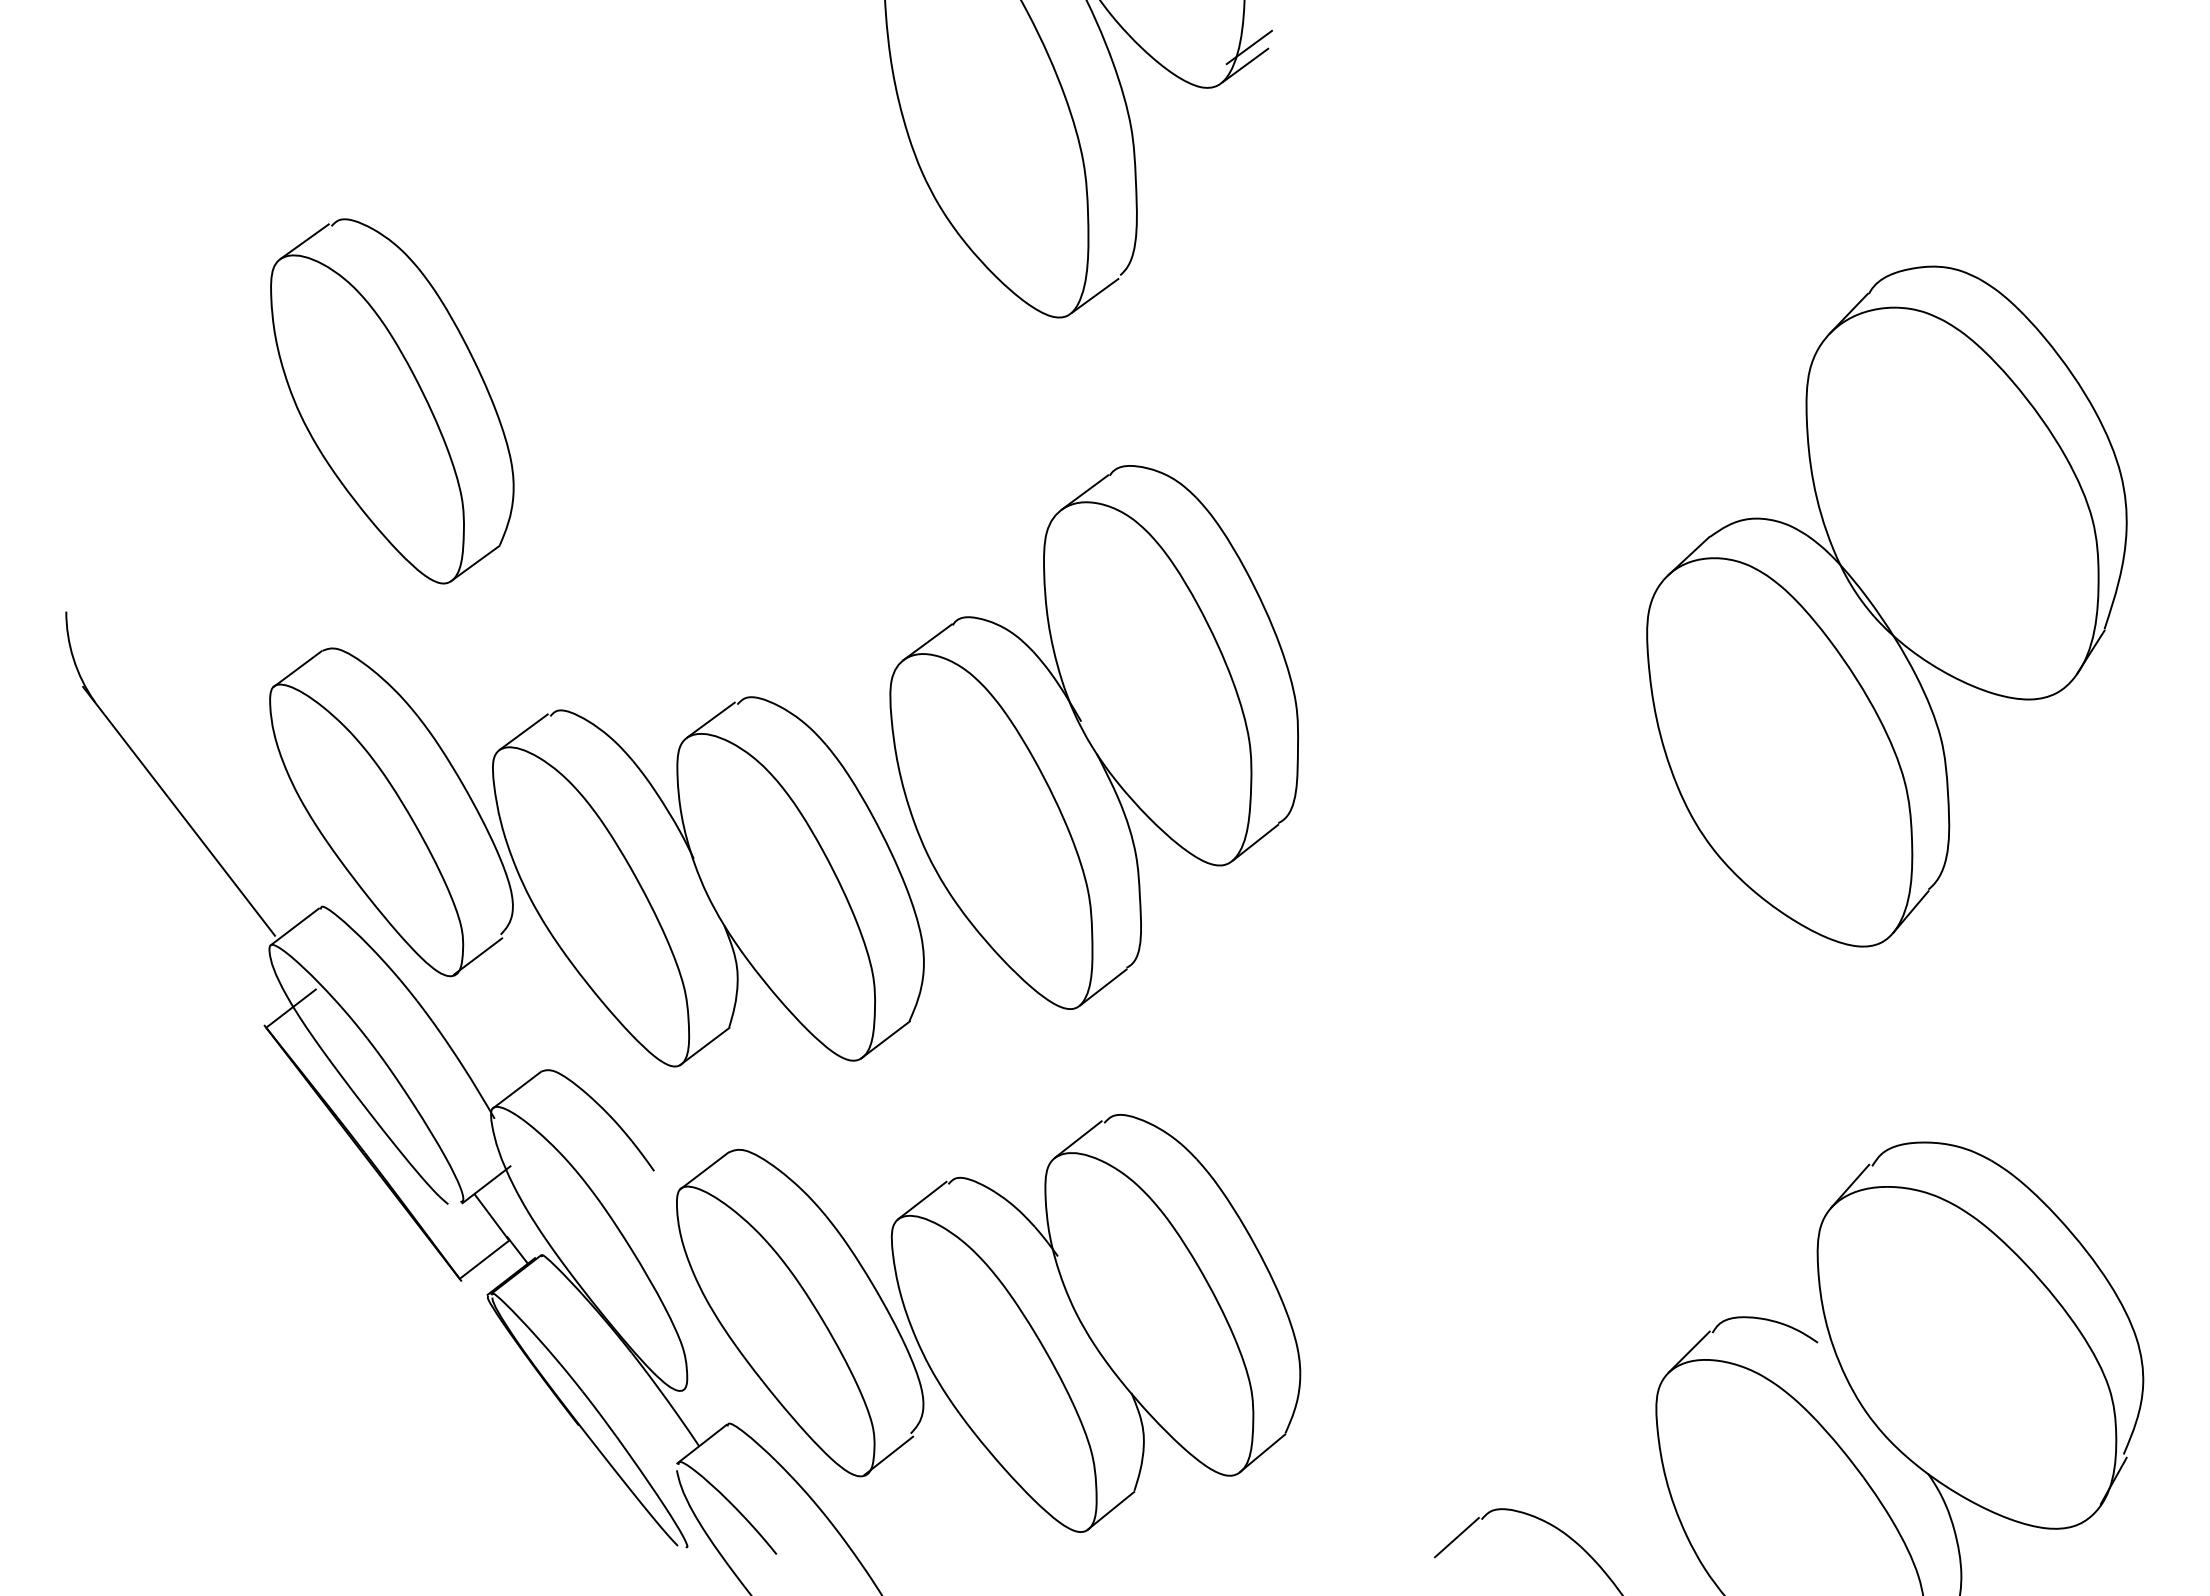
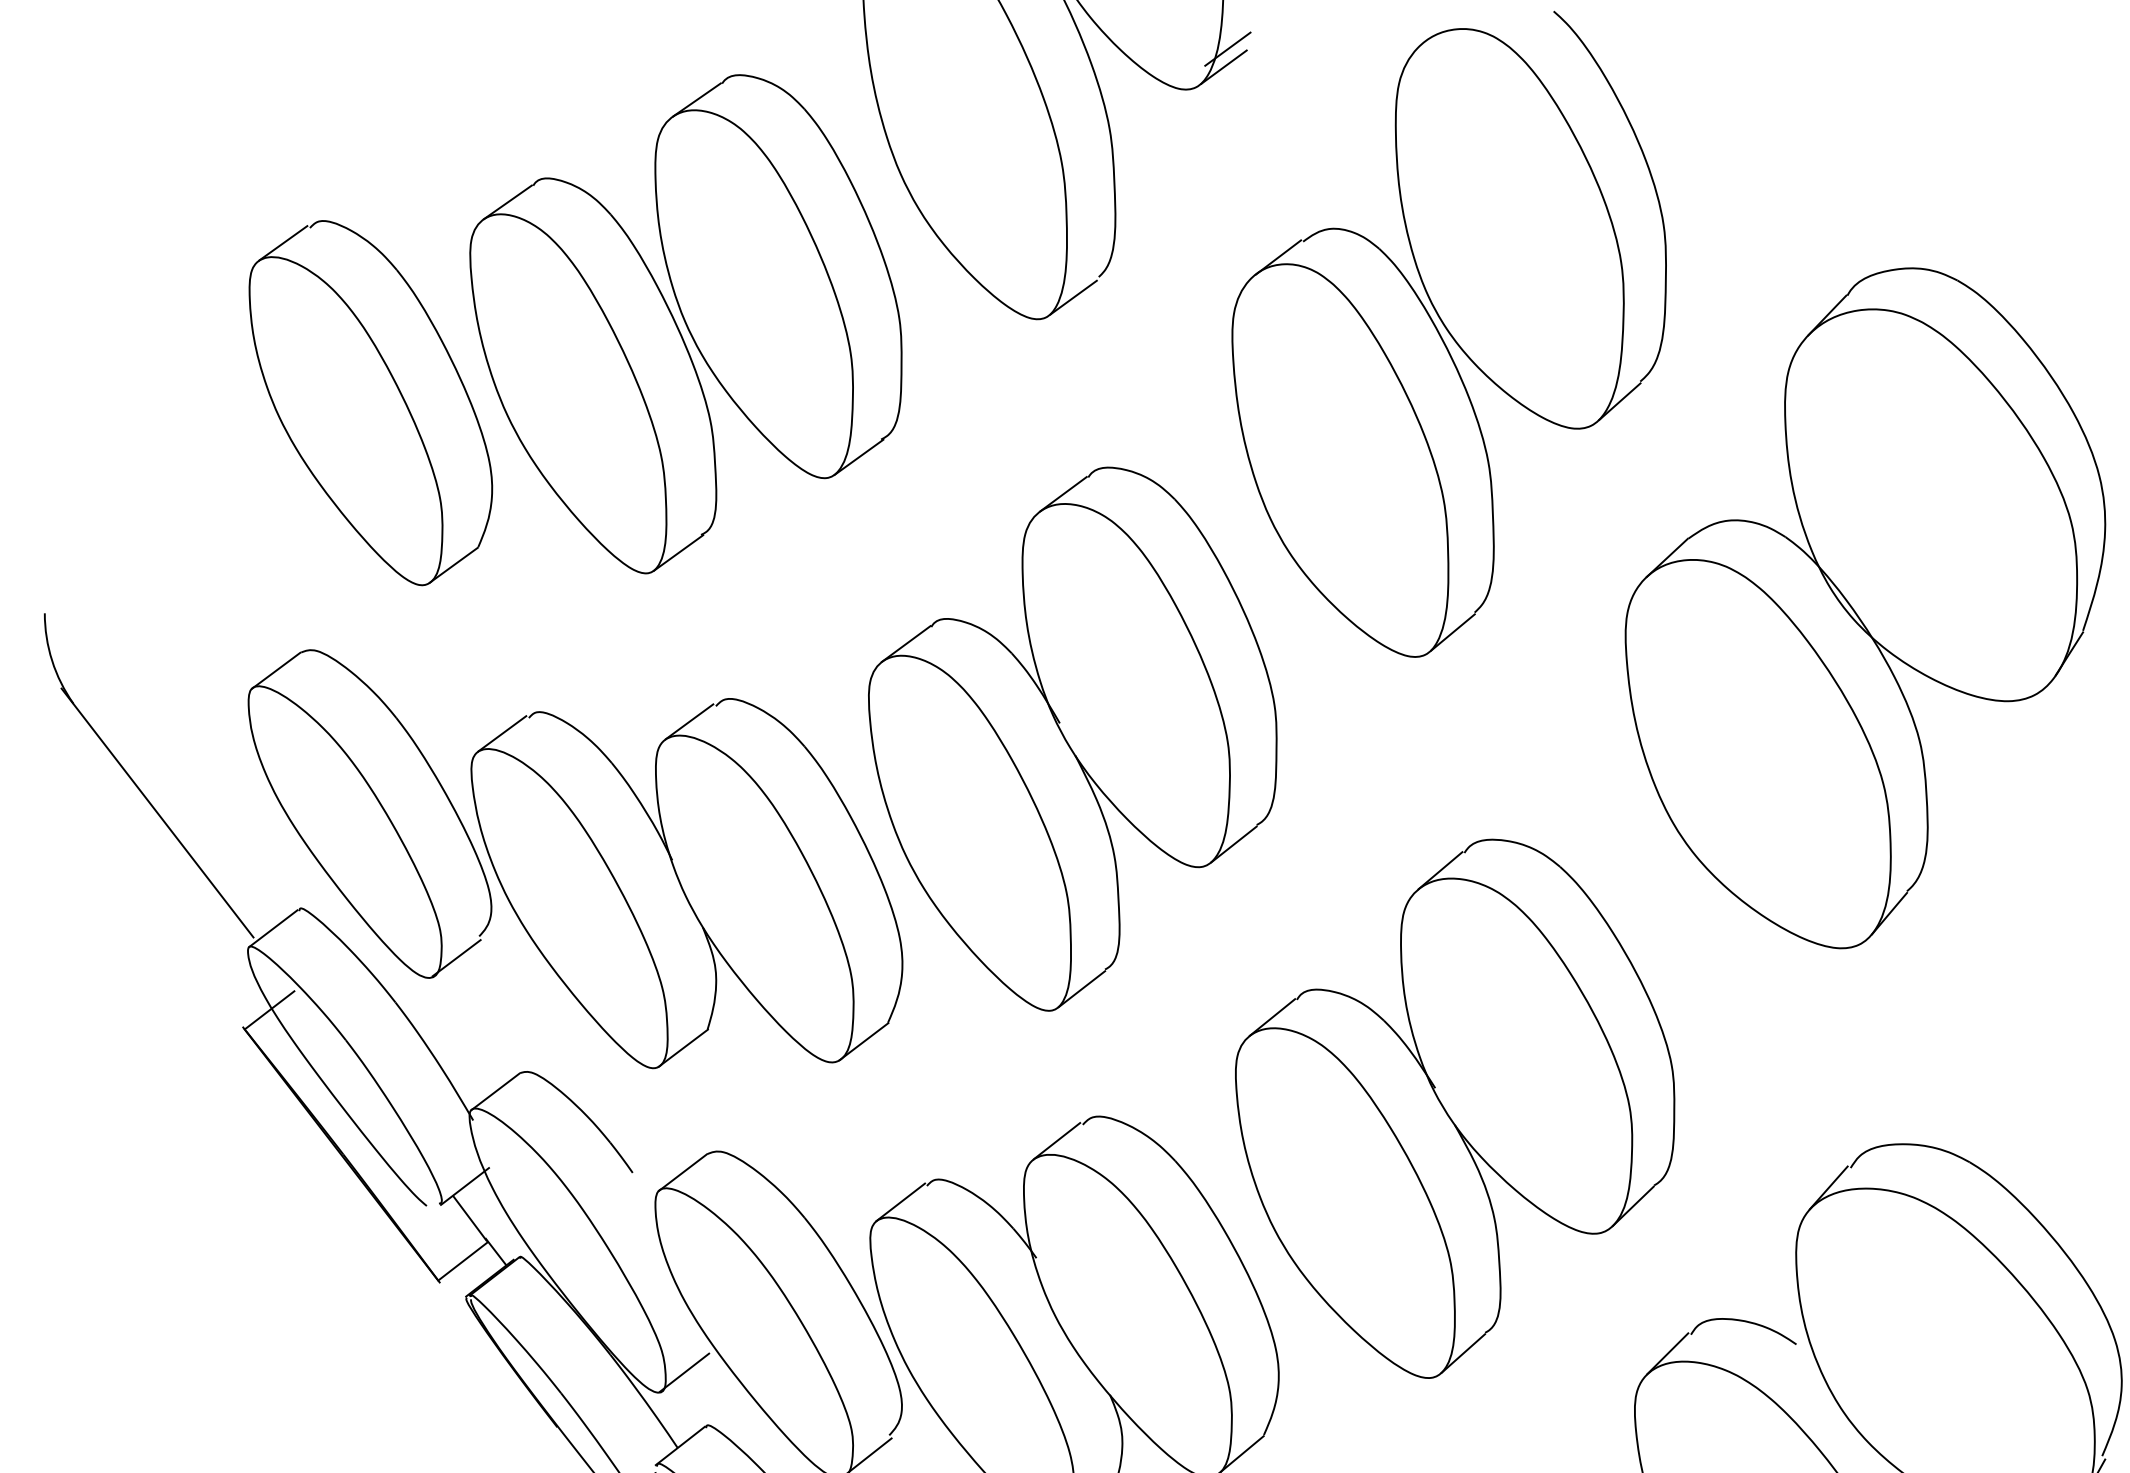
part: (706, 322) -> (685, 324), added
part: (1470, 332) -> (1449, 334), added
part: (1476, 1107) -> (1455, 1109), added
line: (705, 1370) -> (684, 1372), added

